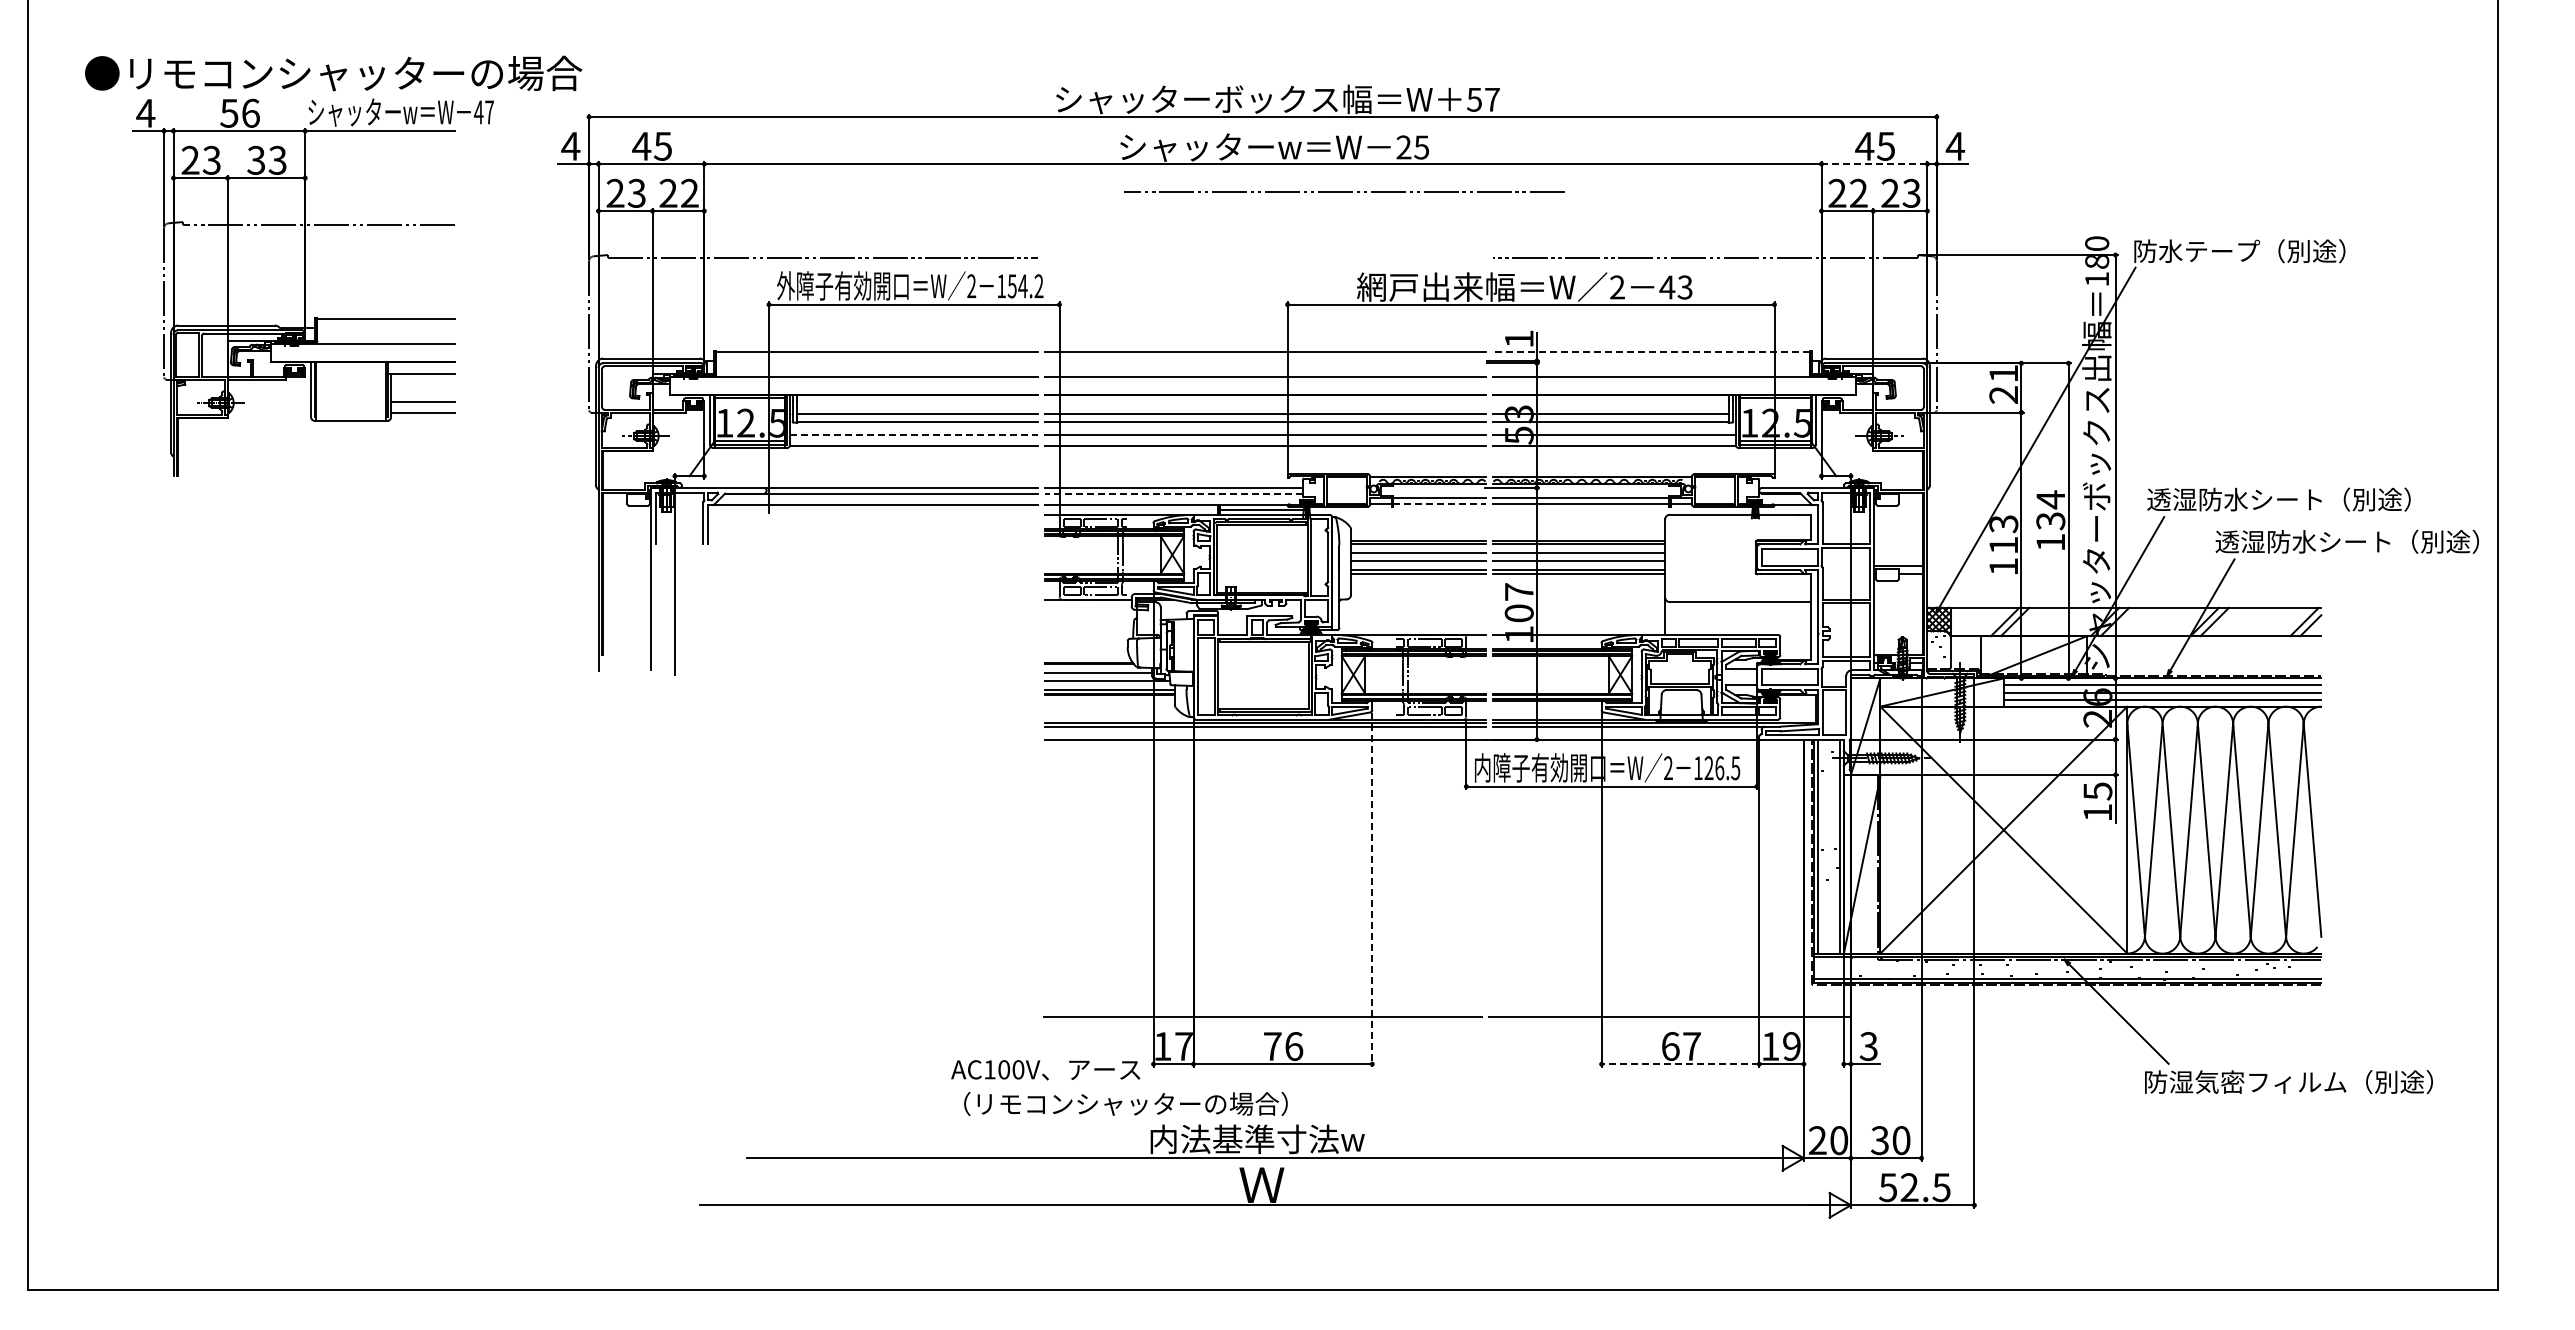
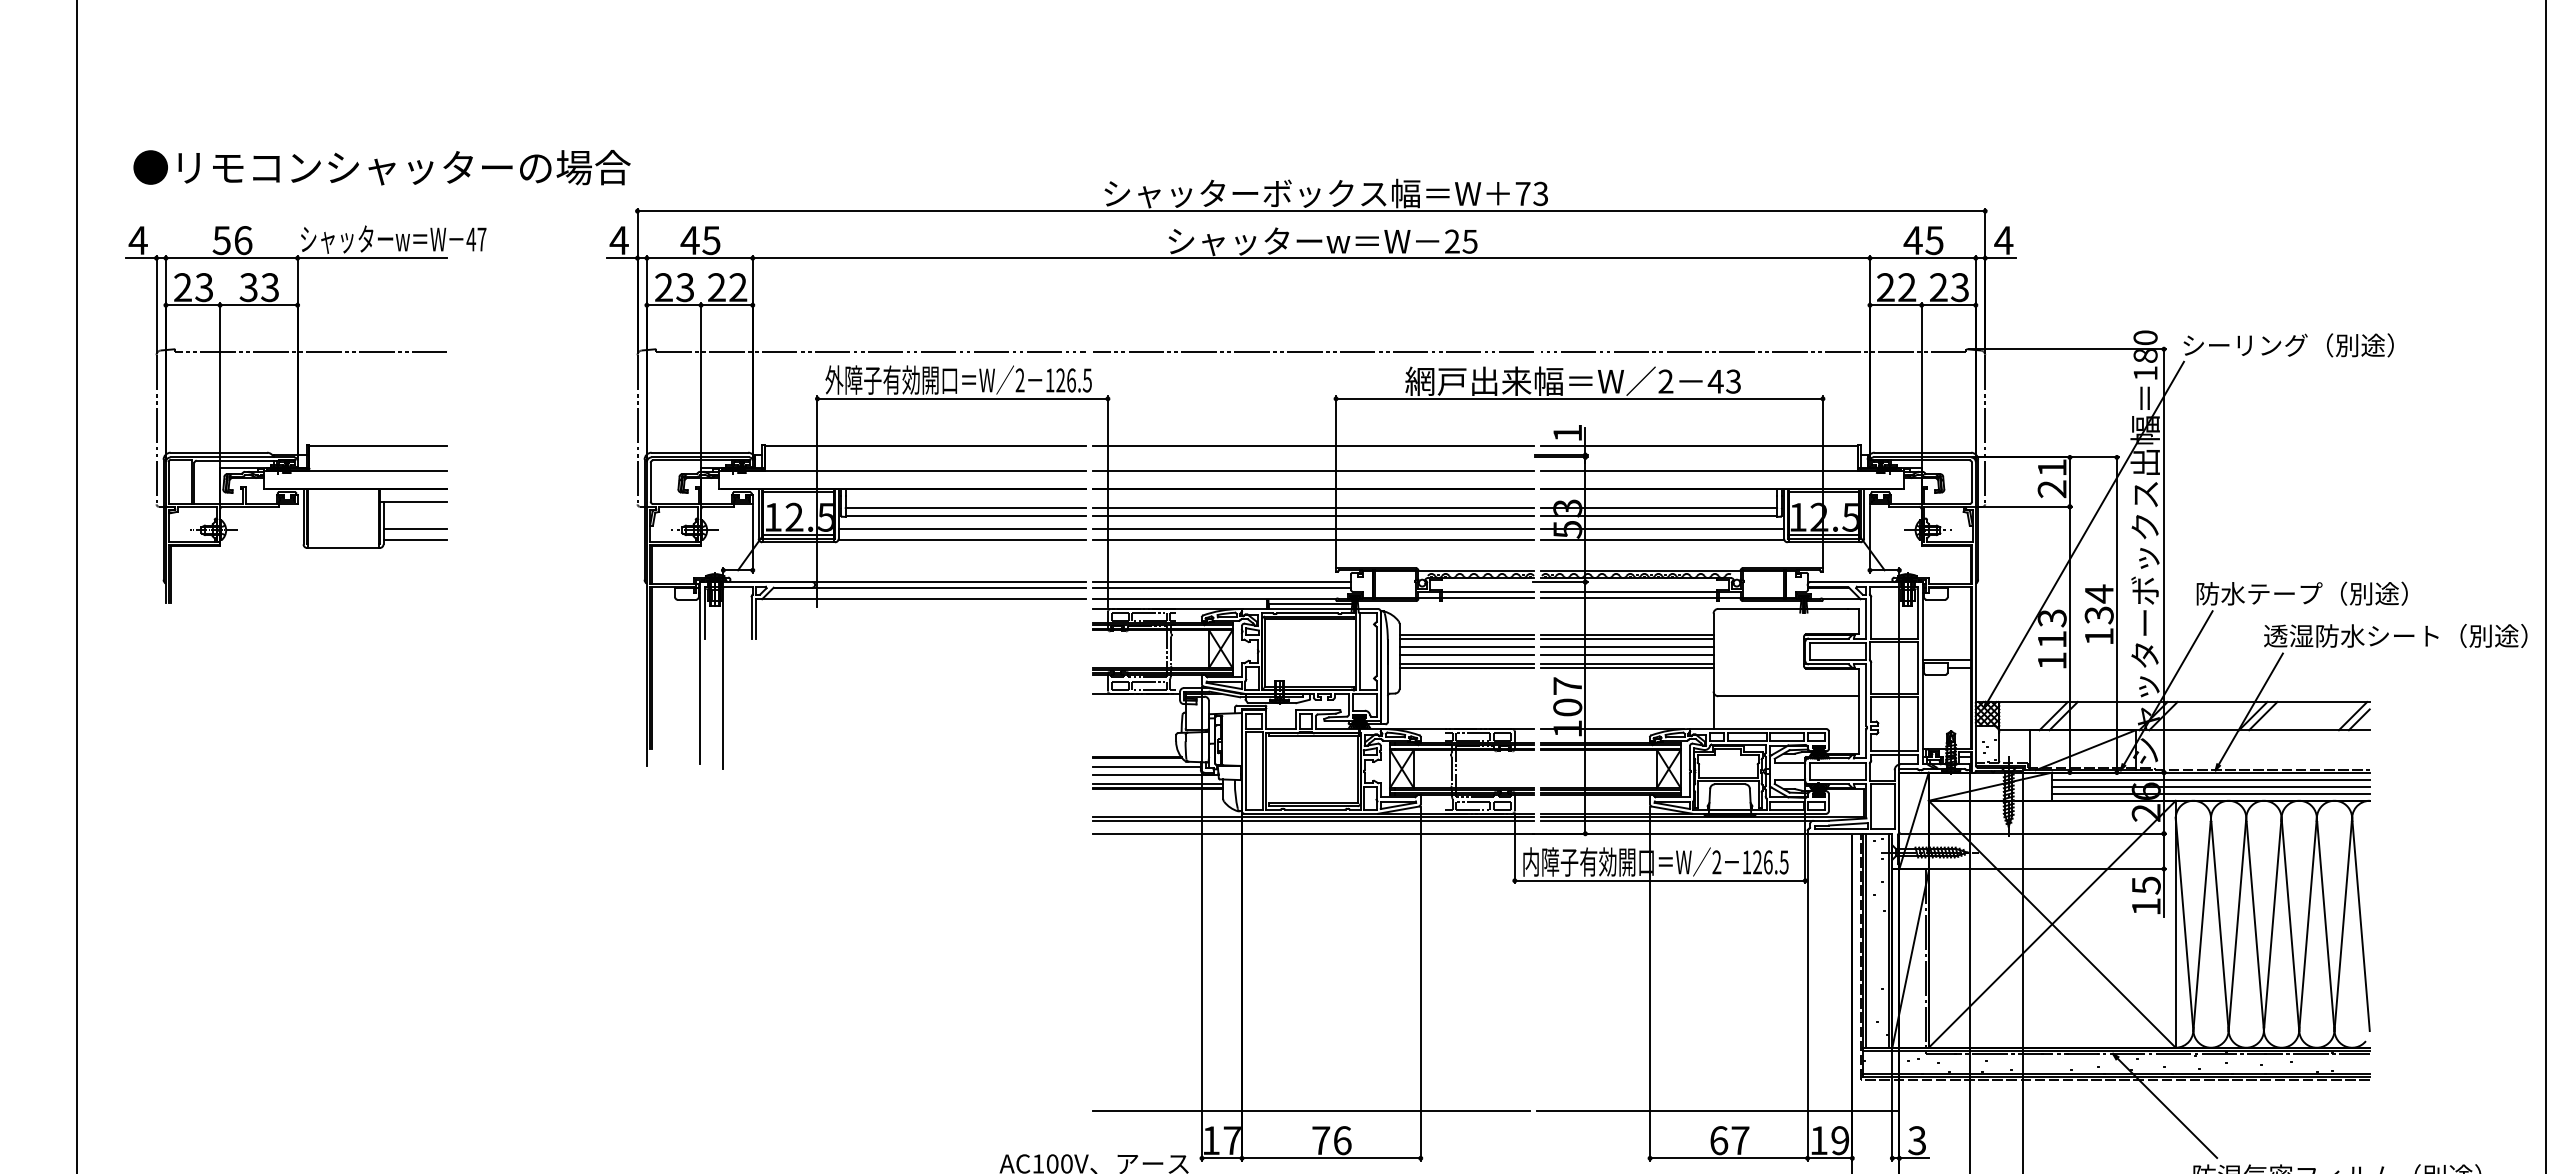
text: (1483, 99) -> (1531, 193), 57 -> 73
line: (1874, 164) -> (1922, 258), dashed -> solid
line: (1344, 191) -> (1313, 351), moved
text: (2197, 250) -> (2245, 344), 防水テープ（別途） -> シーリング（別途）
text: (1025, 286) -> (1073, 380), 154.2 -> 126.5
part: (305, 287) -> (297, 414), moved
line: (1650, 351) -> (1698, 445), dashed -> solid
line: (913, 435) -> (961, 529), dashed -> solid
line: (1173, 493) -> (1221, 587), dashed -> solid
text: (2278, 499) -> (2326, 593), 透湿防水シート（別途） -> 防水テープ（別途）
line: (1440, 503) -> (1488, 597), dashed -> solid
line: (1372, 890) -> (1420, 984), dashed -> solid
line: (1680, 1064) -> (1728, 1158), dashed -> solid

